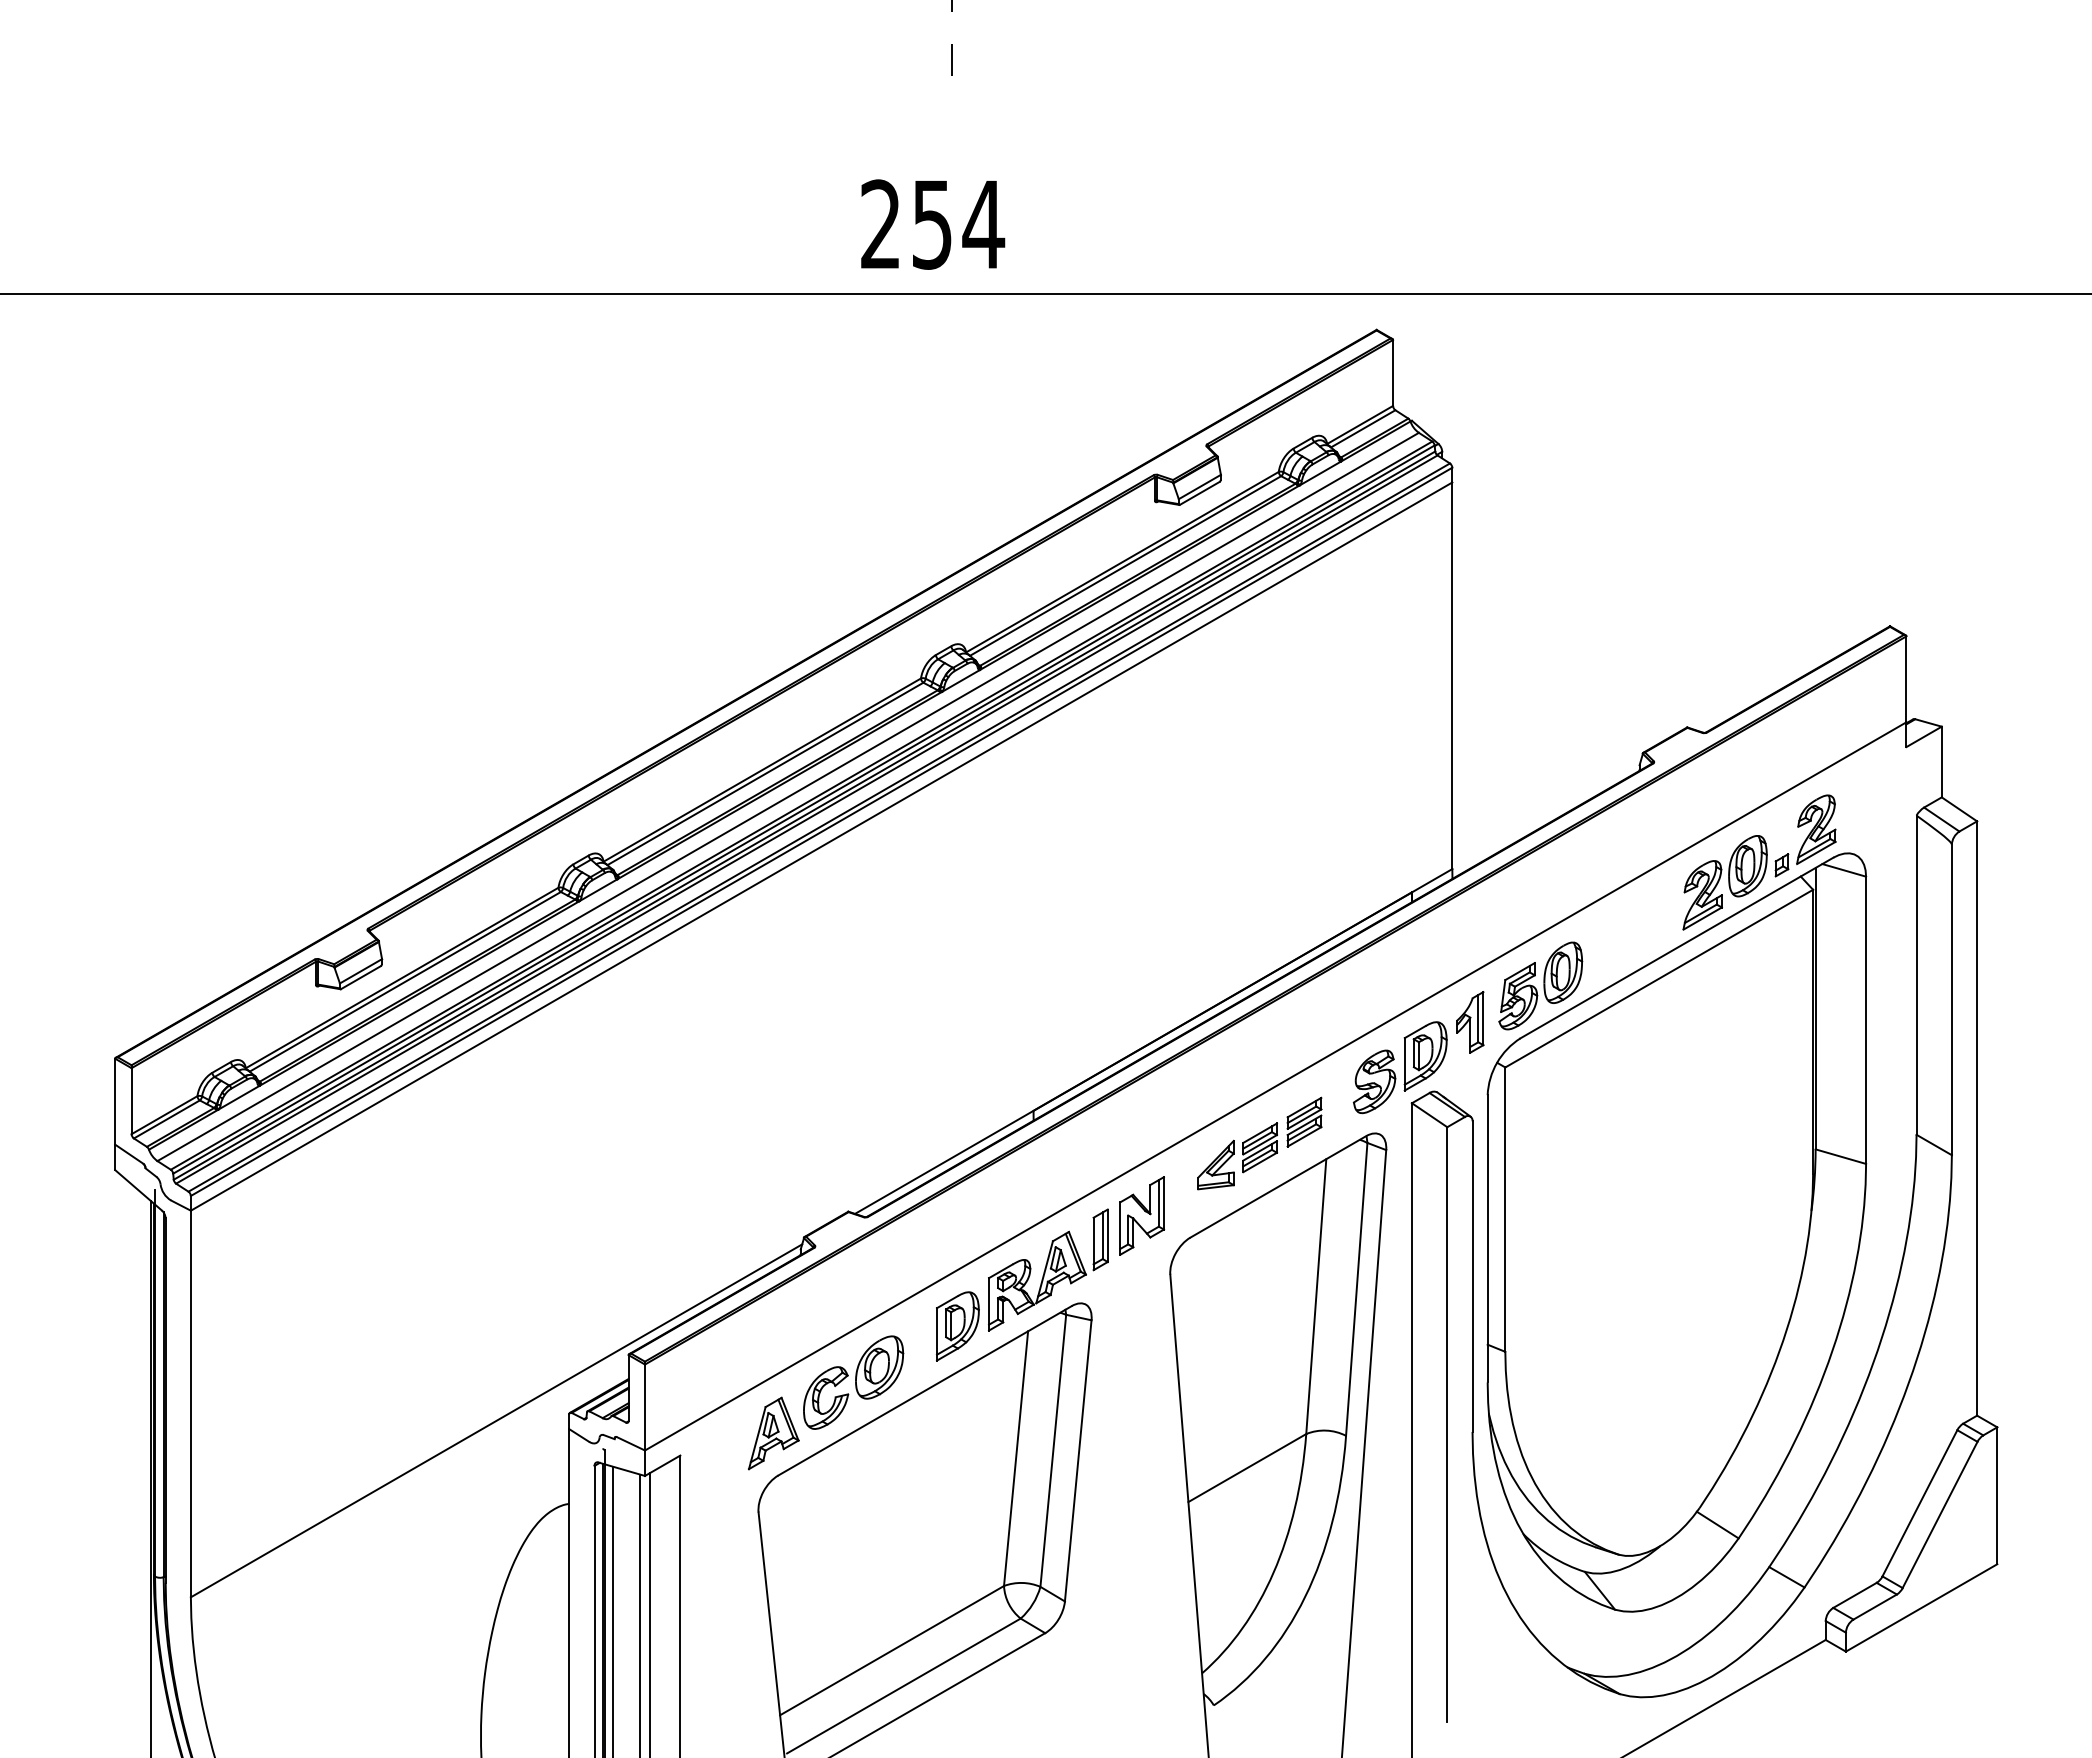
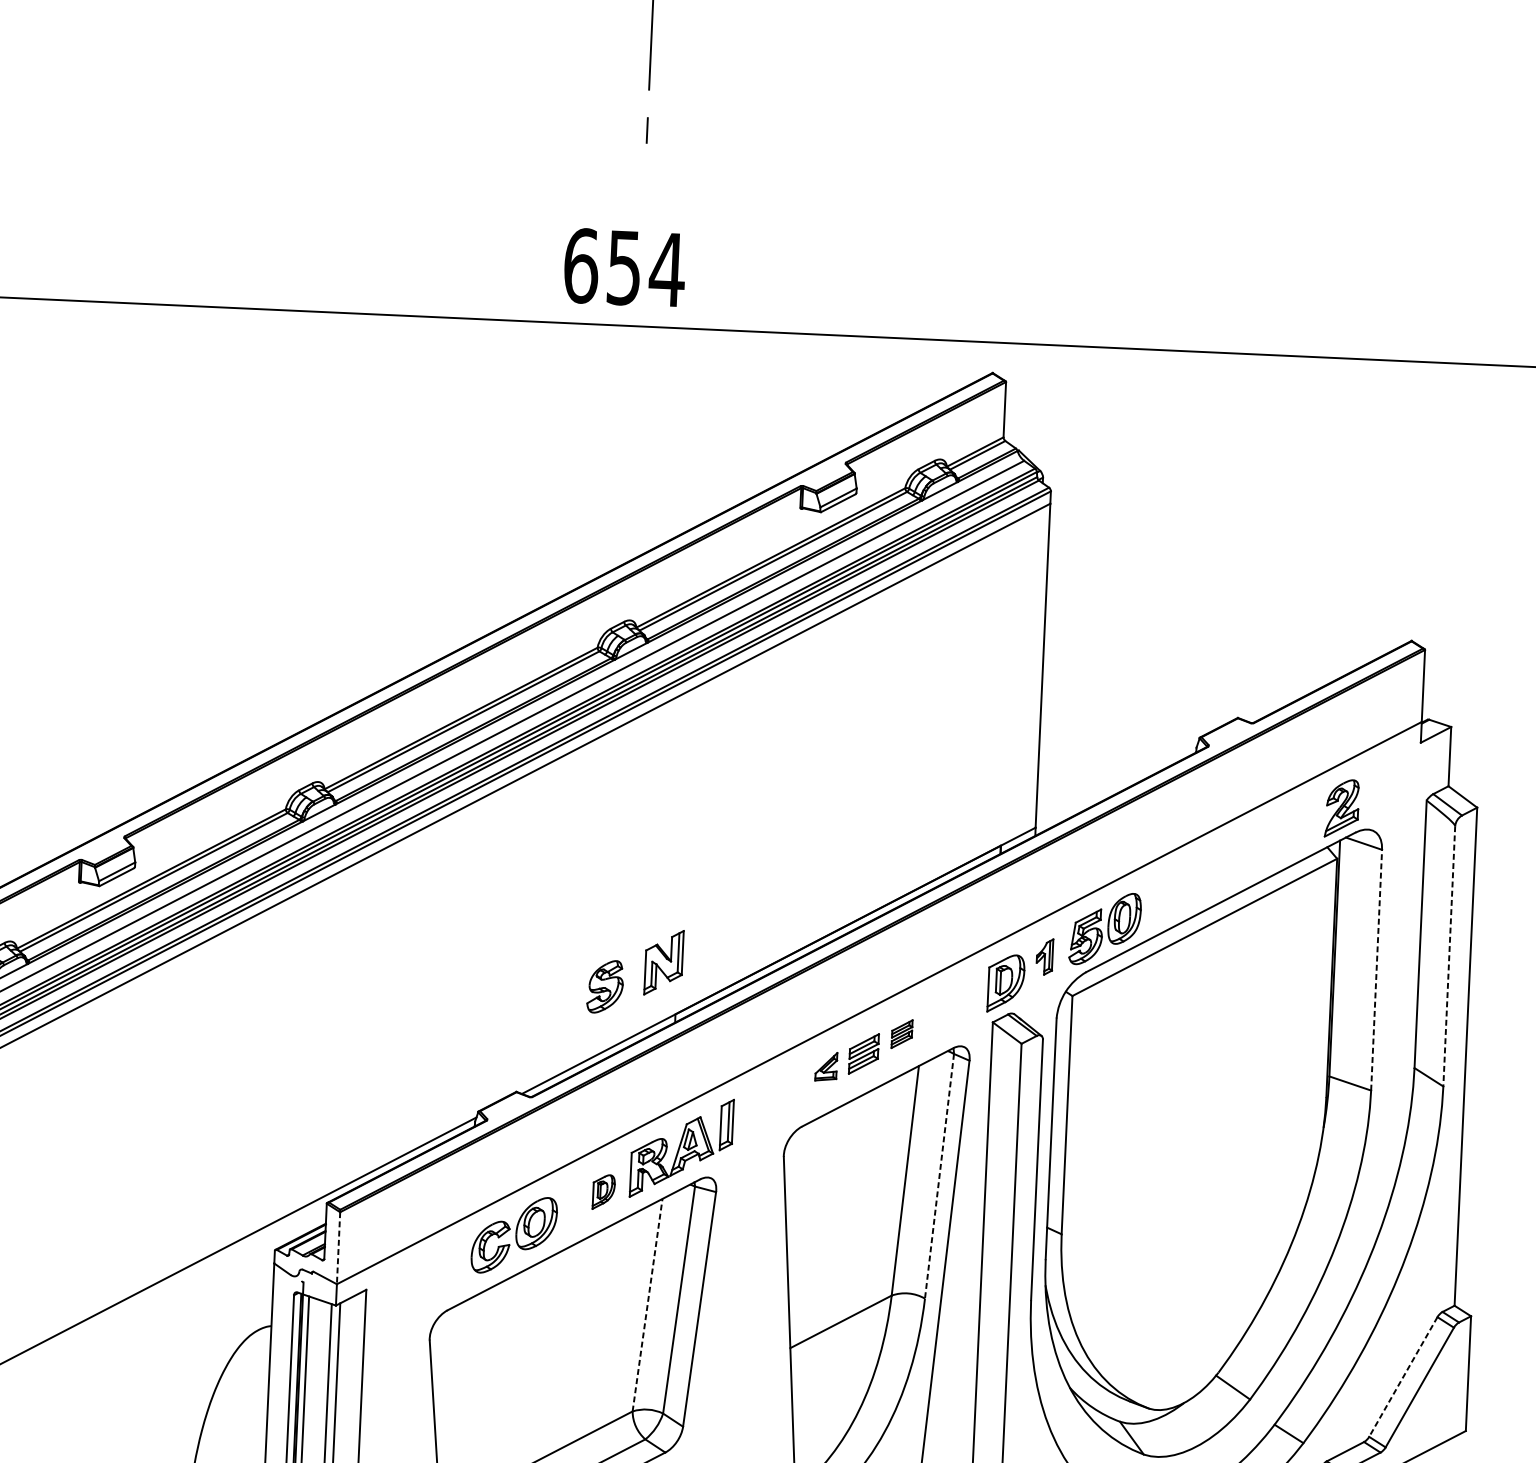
text: (881, 224) -> (581, 265), 254 -> 654
part: (1735, 882) -> (1272, 849), removed
line: (1951, 1000) -> (1448, 956), solid -> dashed
line: (1866, 1020) -> (1376, 970), solid -> dashed
part: (1470, 1022) -> (1045, 956), size x0.7
part: (1374, 1081) -> (605, 986), moved
part: (1304, 1121) -> (902, 1033), size x0.7
part: (1215, 1164) -> (825, 1066), size x0.7
part: (1142, 1215) -> (664, 962), moved
line: (1356, 1289) -> (939, 1176), solid -> dashed
part: (957, 1326) -> (603, 1192), size x0.6
line: (645, 1407) -> (338, 1248), solid -> dashed
part: (773, 1433) -> (445, 1274), removed
line: (1016, 1458) -> (647, 1305), solid -> dashed
line: (1919, 1503) -> (1402, 1377), solid -> dashed

